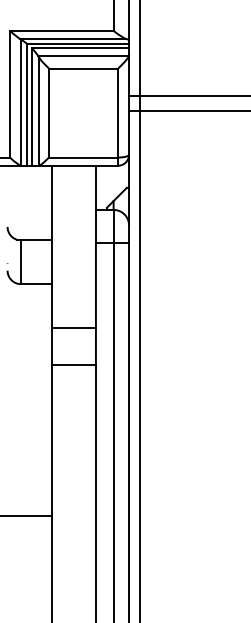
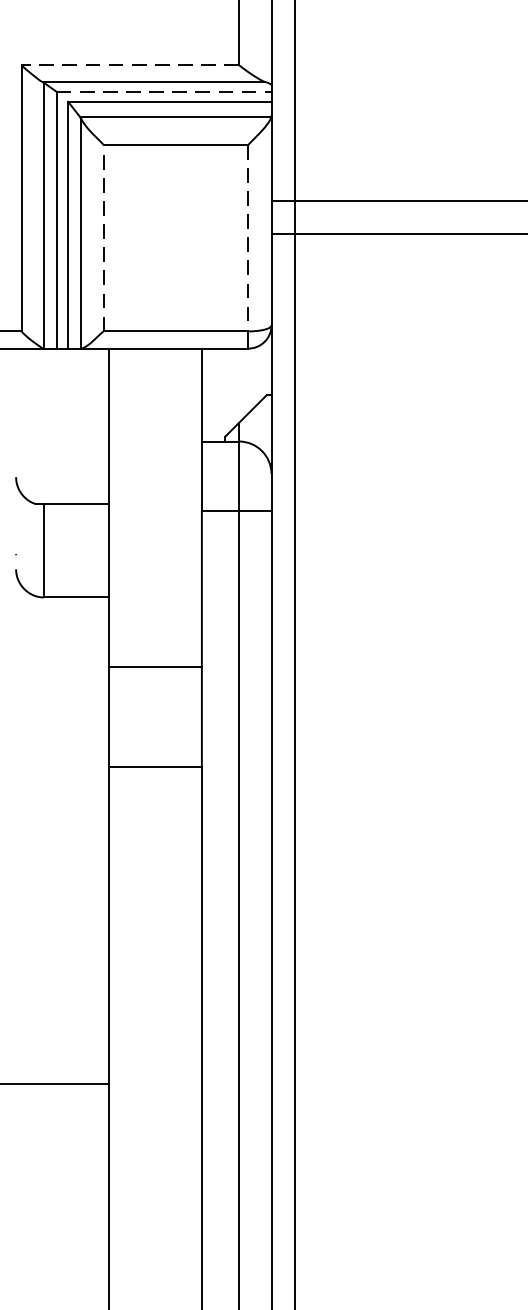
line: (61, 30) -> (129, 64), solid -> dashed
line: (78, 43) -> (165, 91), solid -> dashed
line: (49, 112) -> (104, 236), solid -> dashed
line: (118, 113) -> (249, 238), solid -> dashed
line: (73, 328) -> (154, 667), moved

